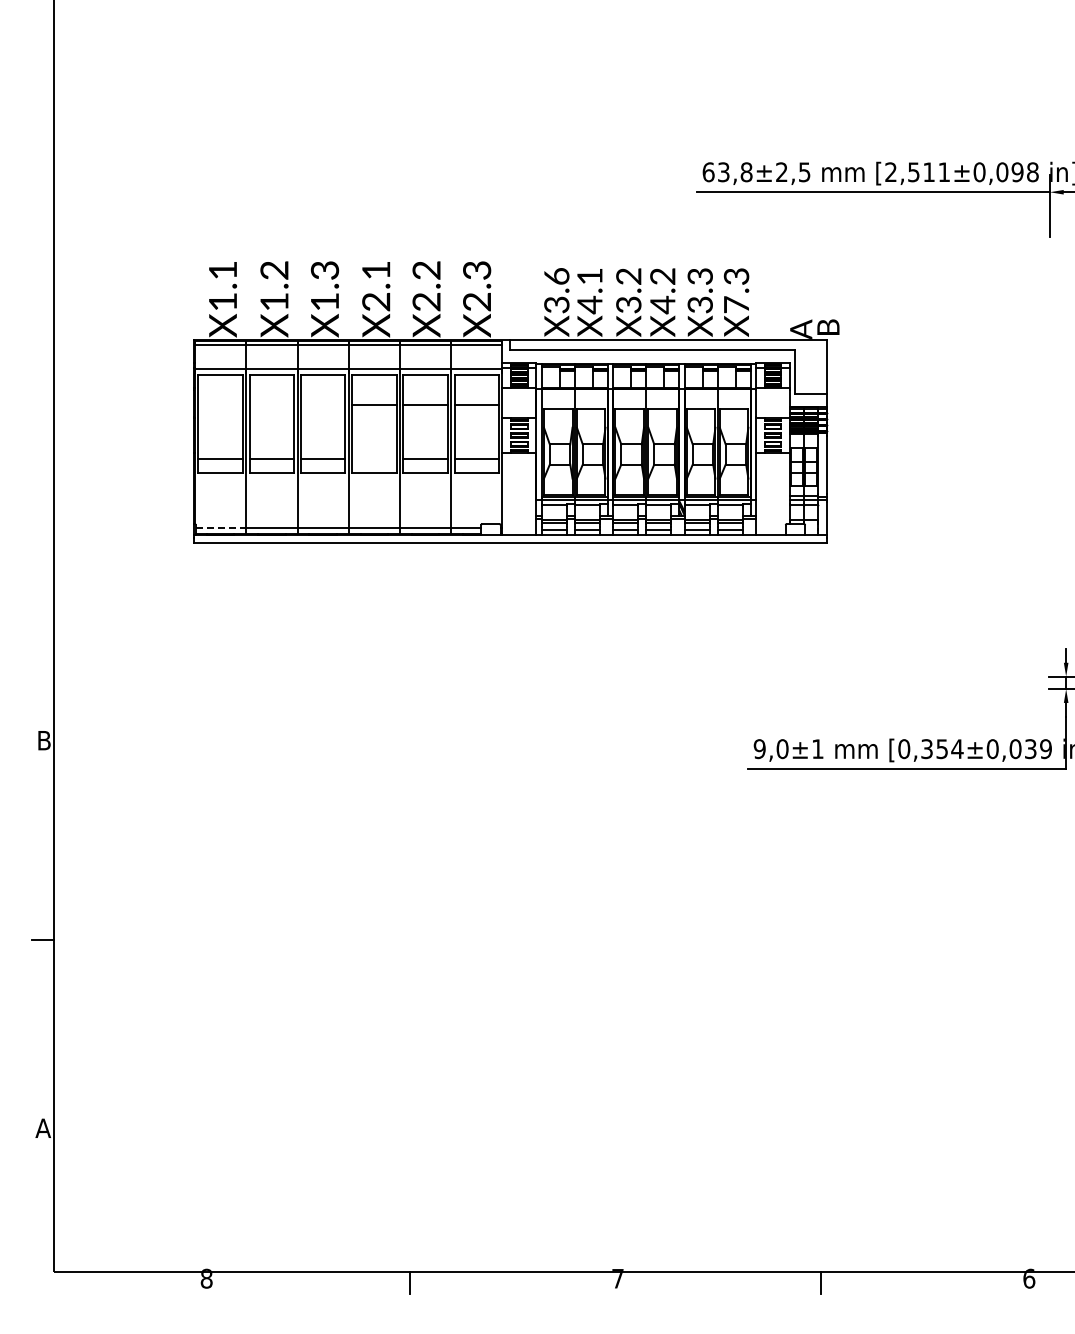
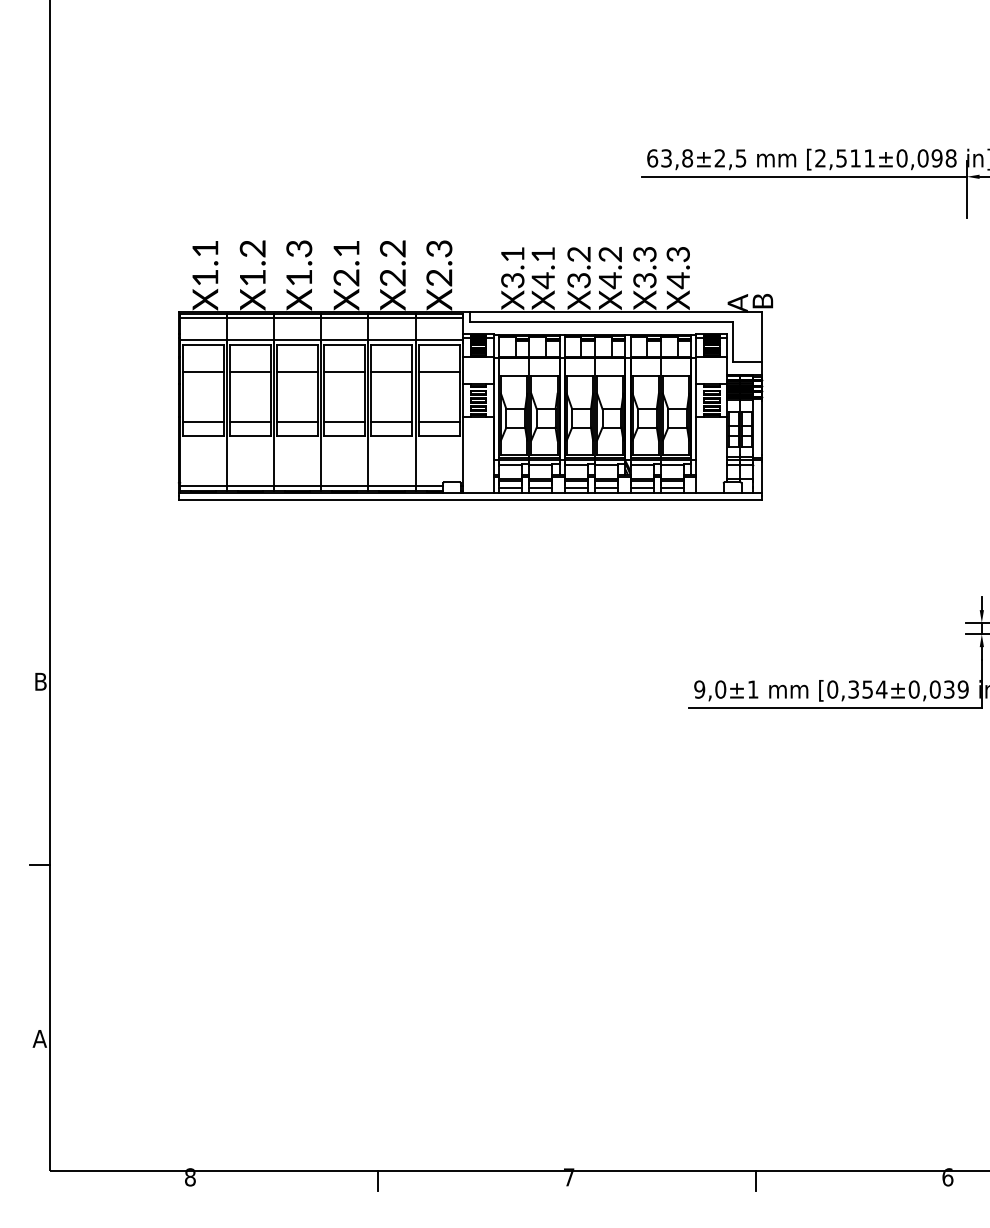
text: (556, 276) -> (512, 254), X3.6 -> X3.1
text: (736, 304) -> (678, 280), X7.3 -> X4.3
line: (220, 404) -> (203, 372), added
line: (271, 404) -> (250, 372), added
line: (322, 404) -> (297, 372), added
line: (374, 458) -> (344, 421), added
line: (221, 528) -> (203, 486), dashed -> solid

